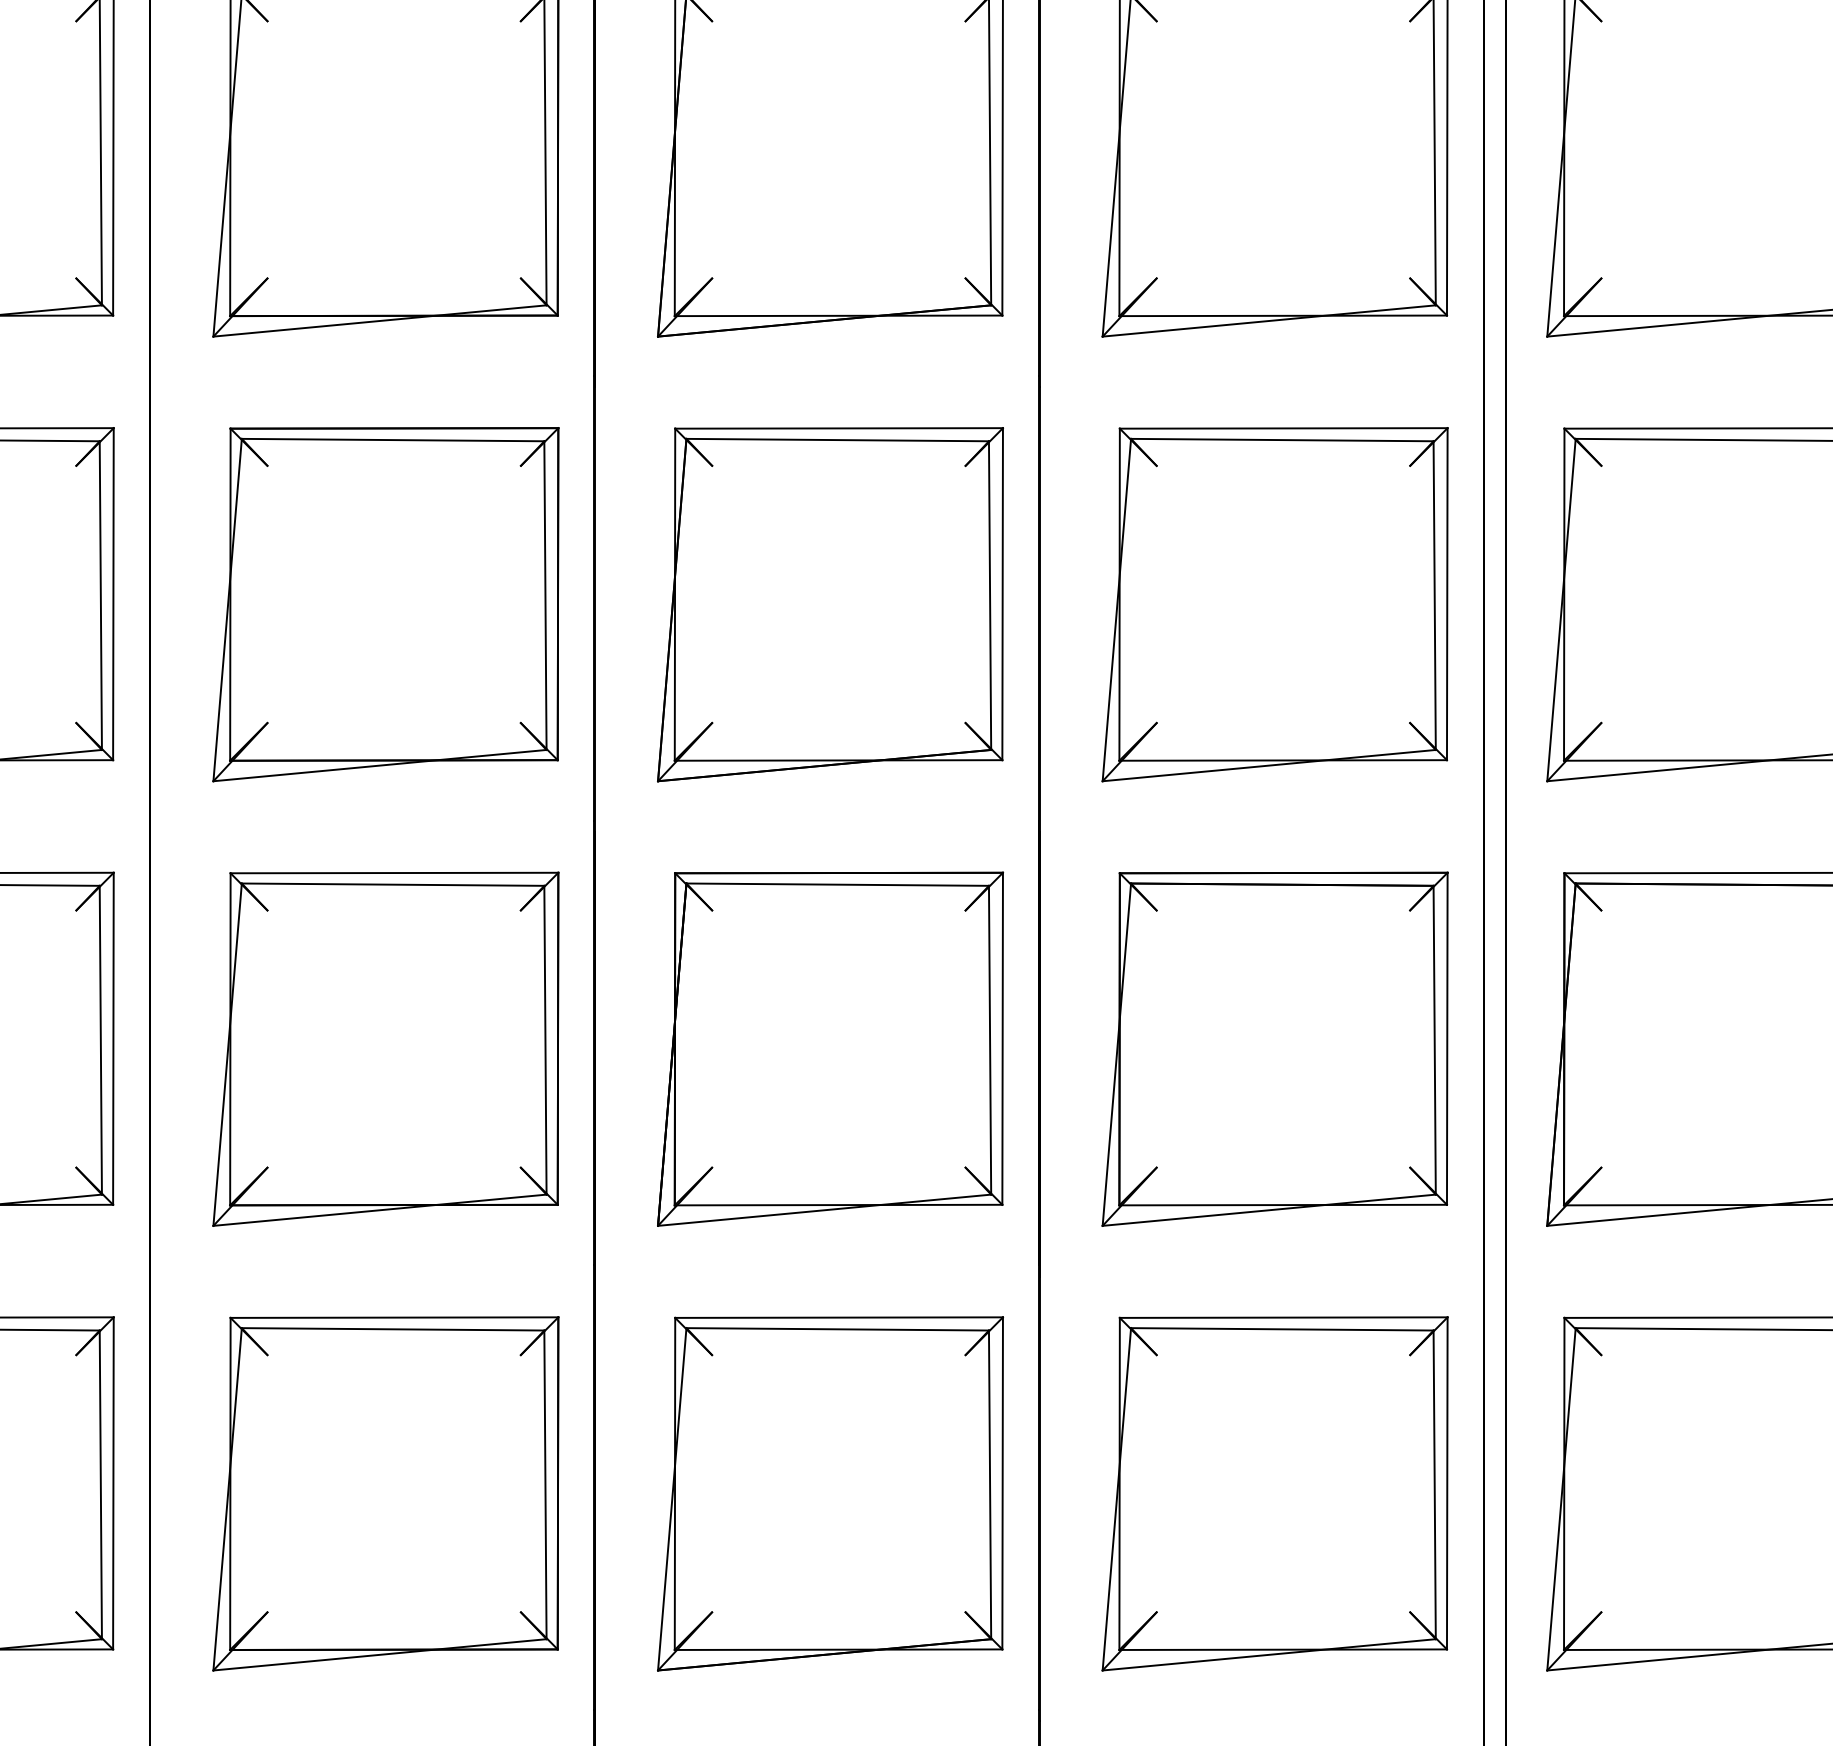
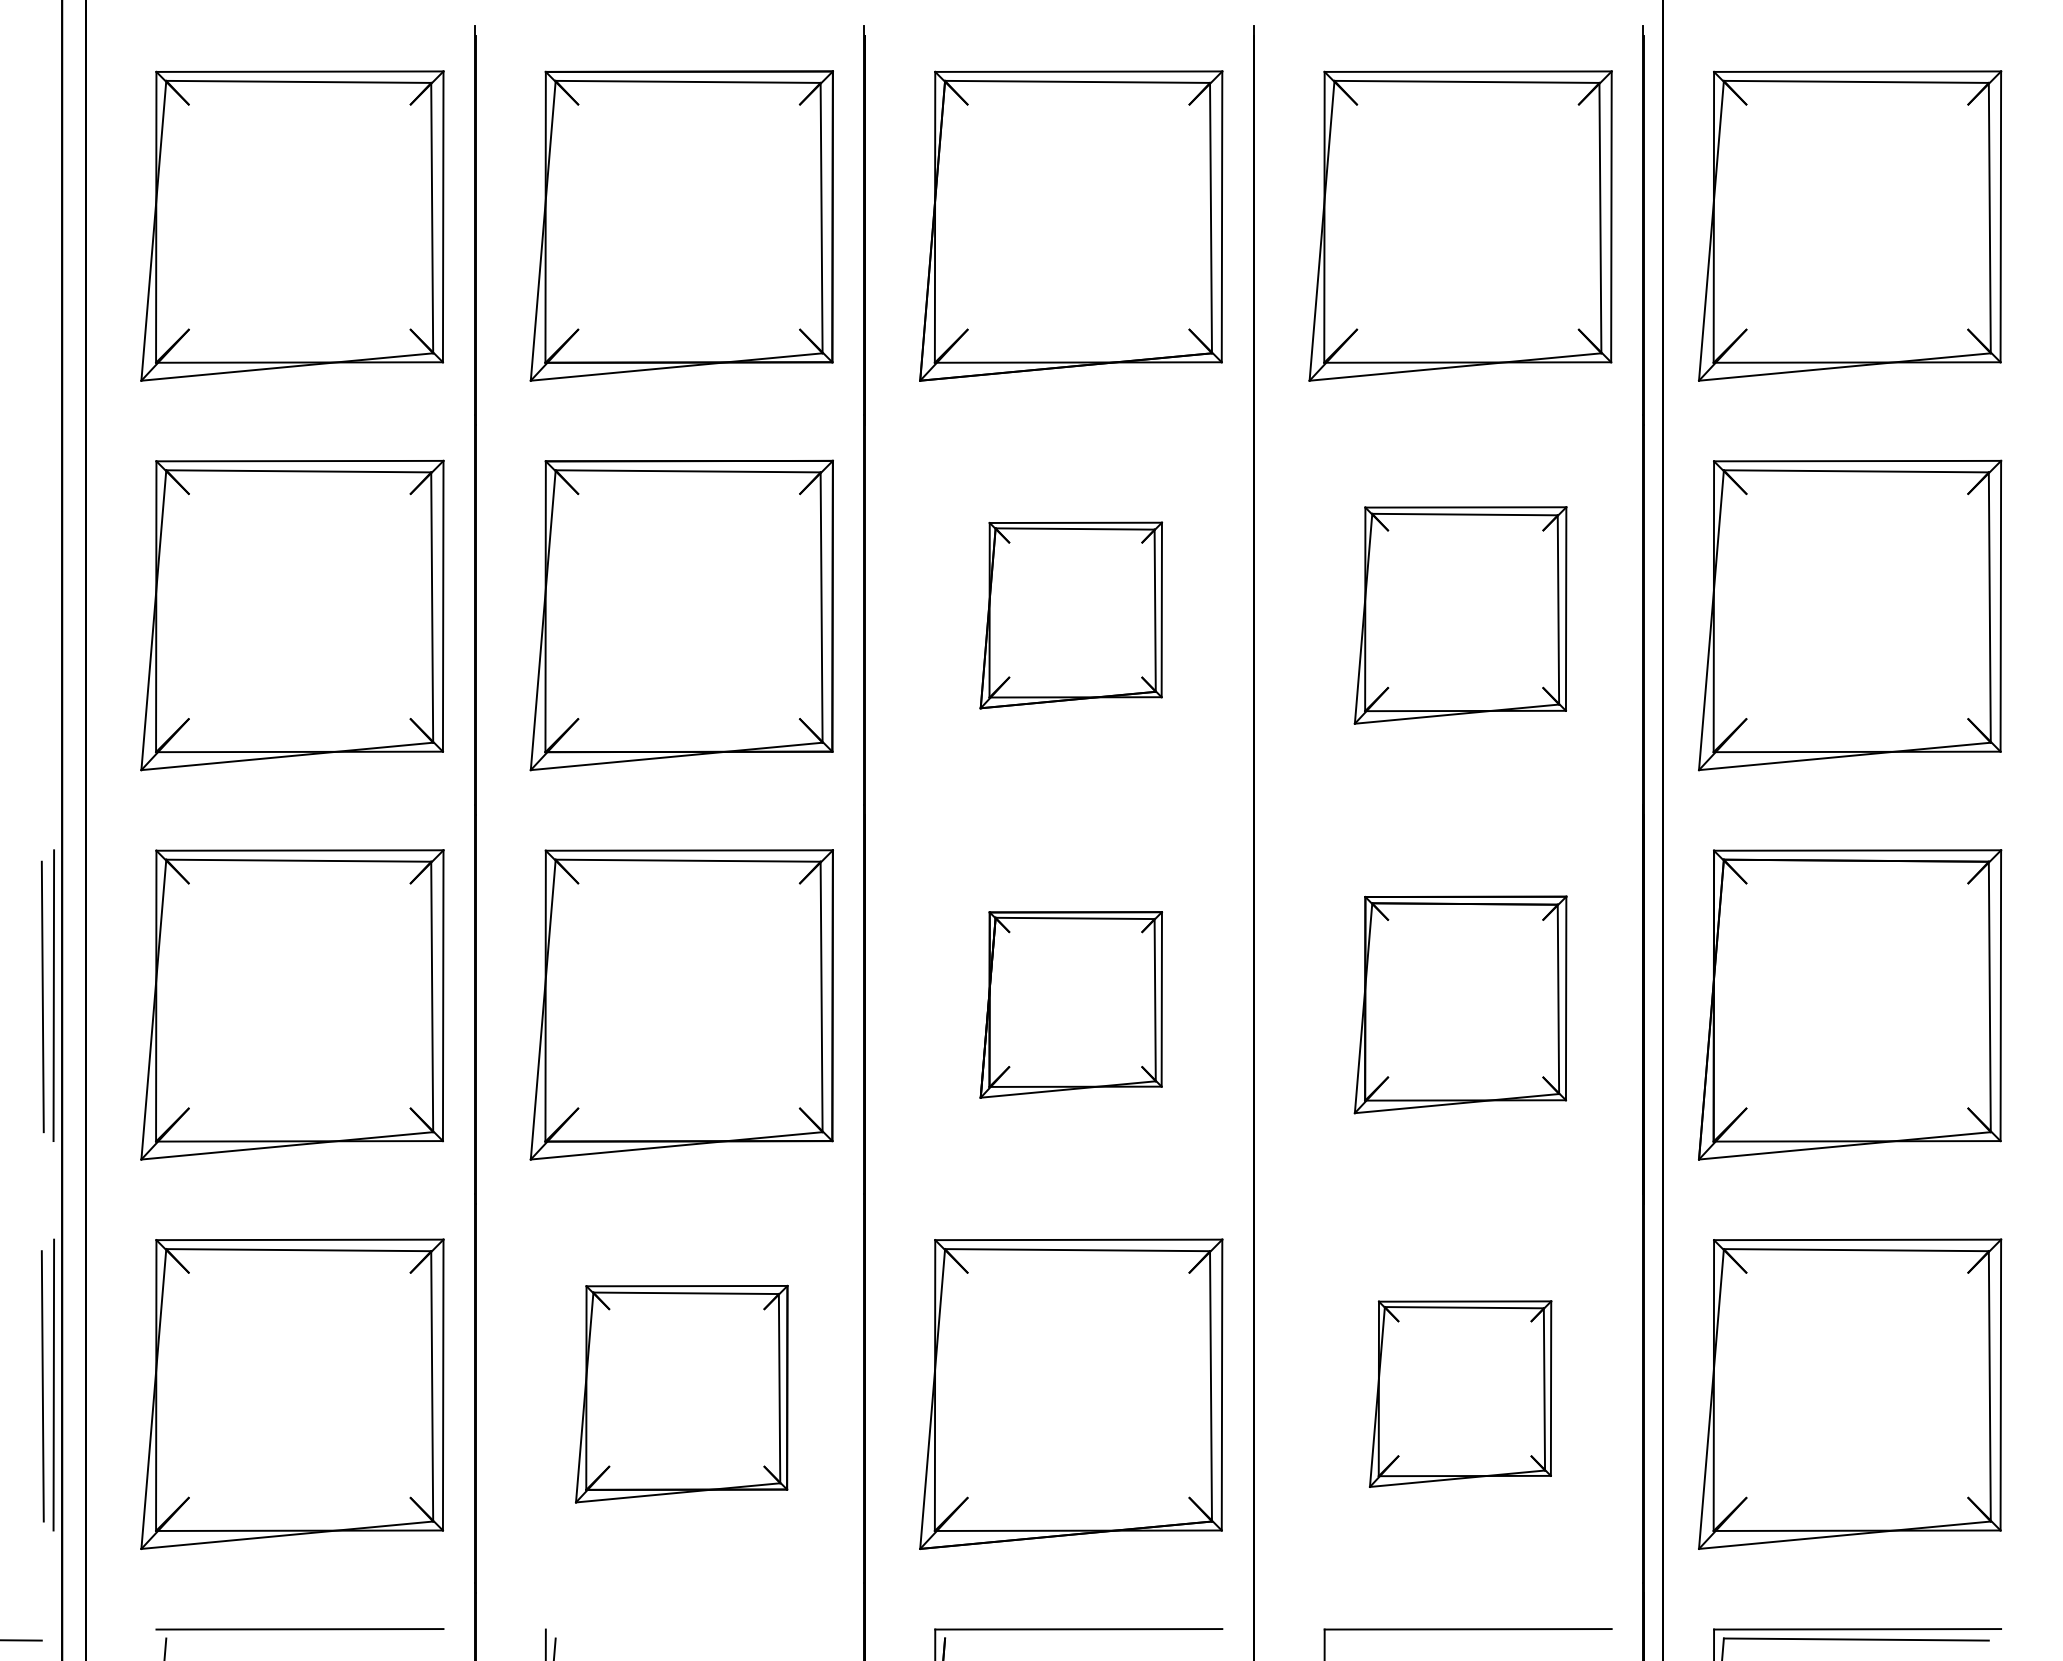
part: (830, 604) -> (1071, 615), size x0.6
part: (1274, 604) -> (1460, 615), size x0.7
part: (830, 1048) -> (1071, 1004), size x0.6
part: (1274, 1048) -> (1460, 1004), size x0.7
part: (385, 1493) -> (681, 1393), size x0.7
part: (1274, 1493) -> (1460, 1393), size x0.6

